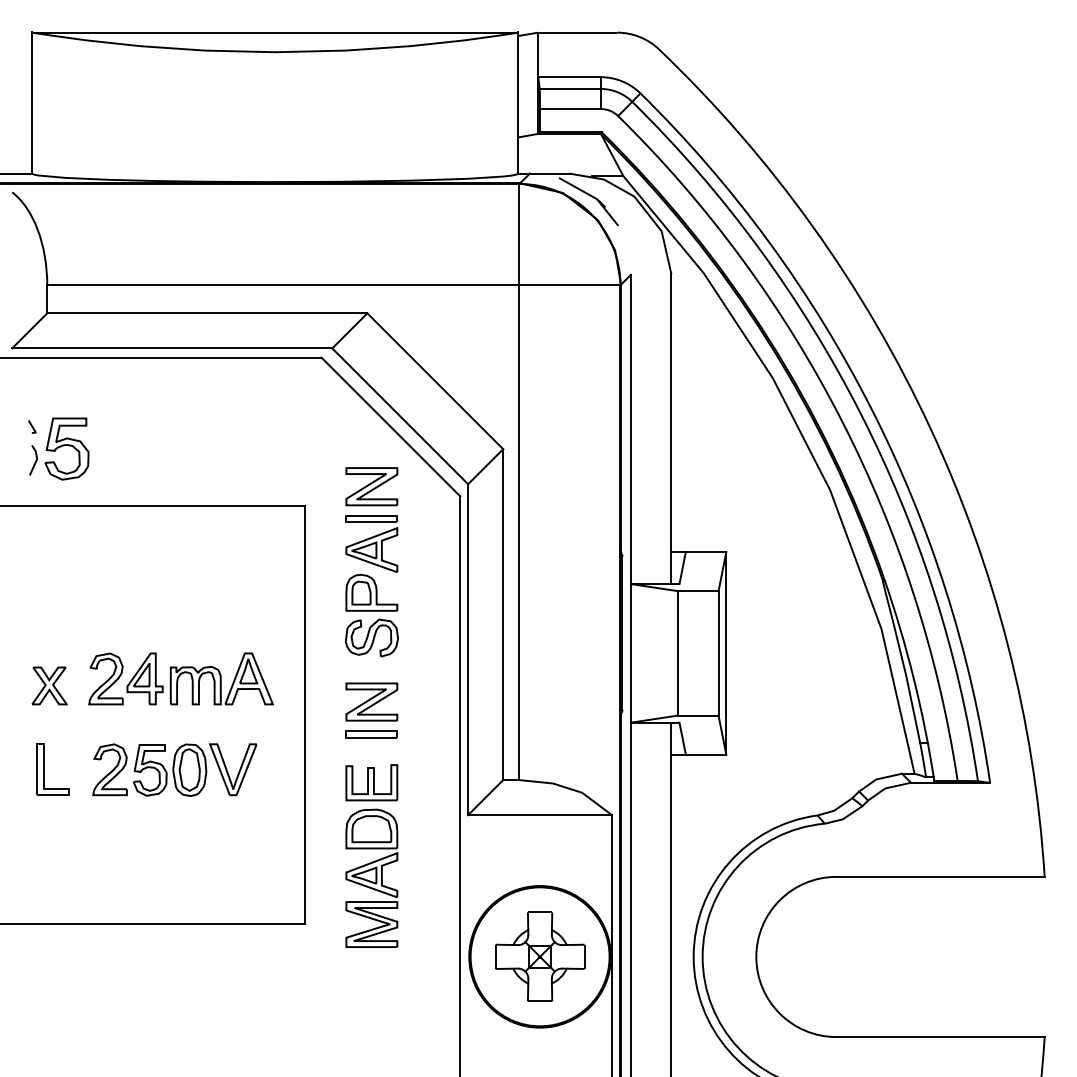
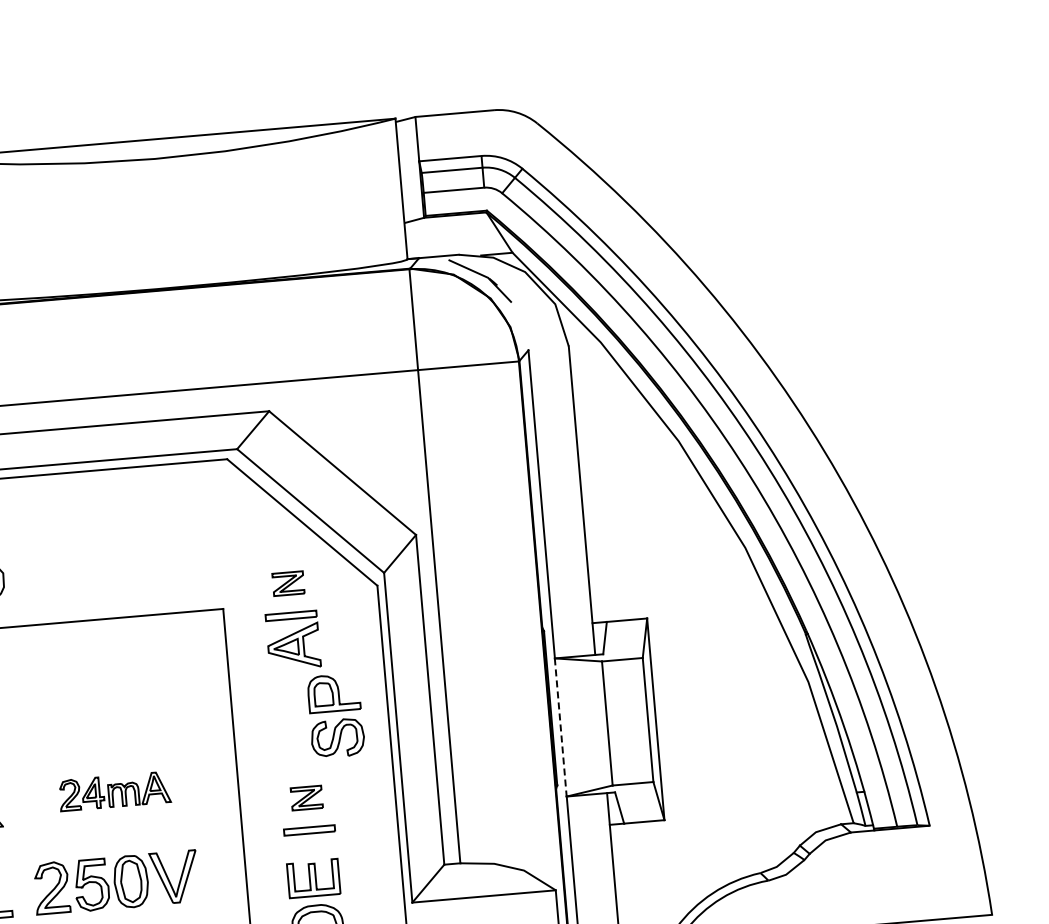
part: (371, 486) -> (288, 583), size x0.6
part: (371, 615) -> (335, 715), moved
line: (630, 653) -> (560, 727), solid -> dashed
part: (180, 678) -> (114, 791), size x0.6
part: (371, 701) -> (306, 797), size x0.6

